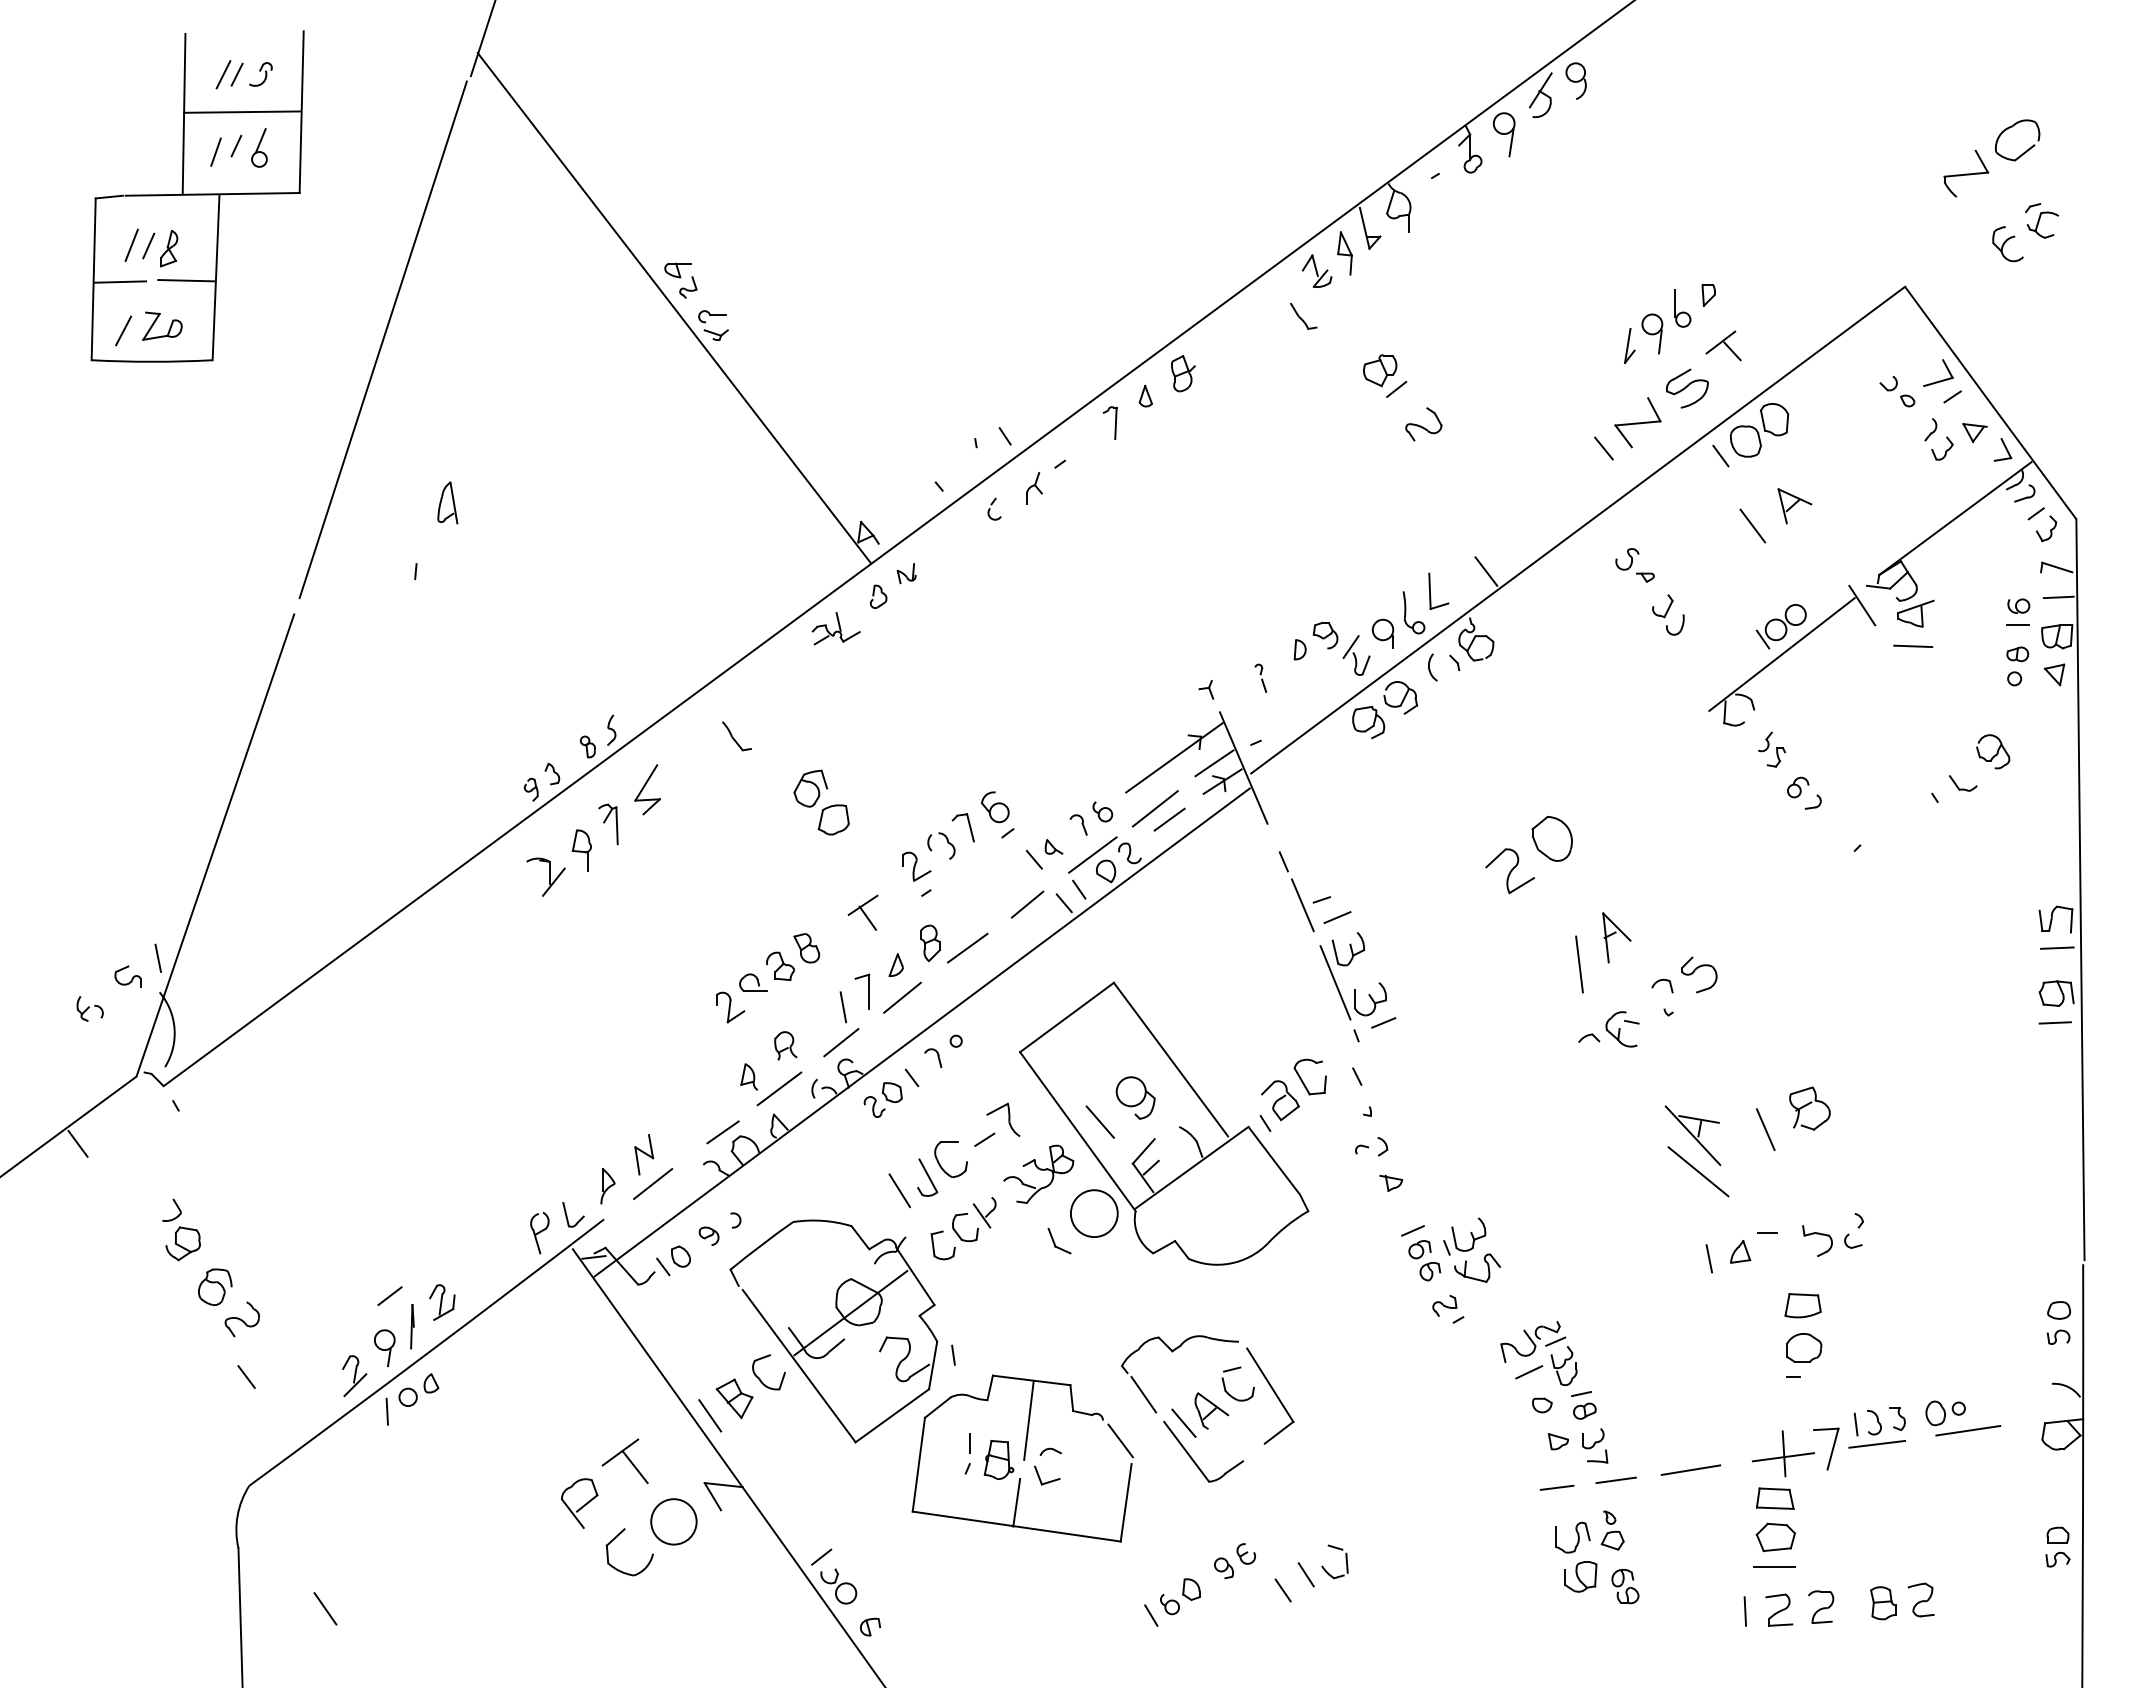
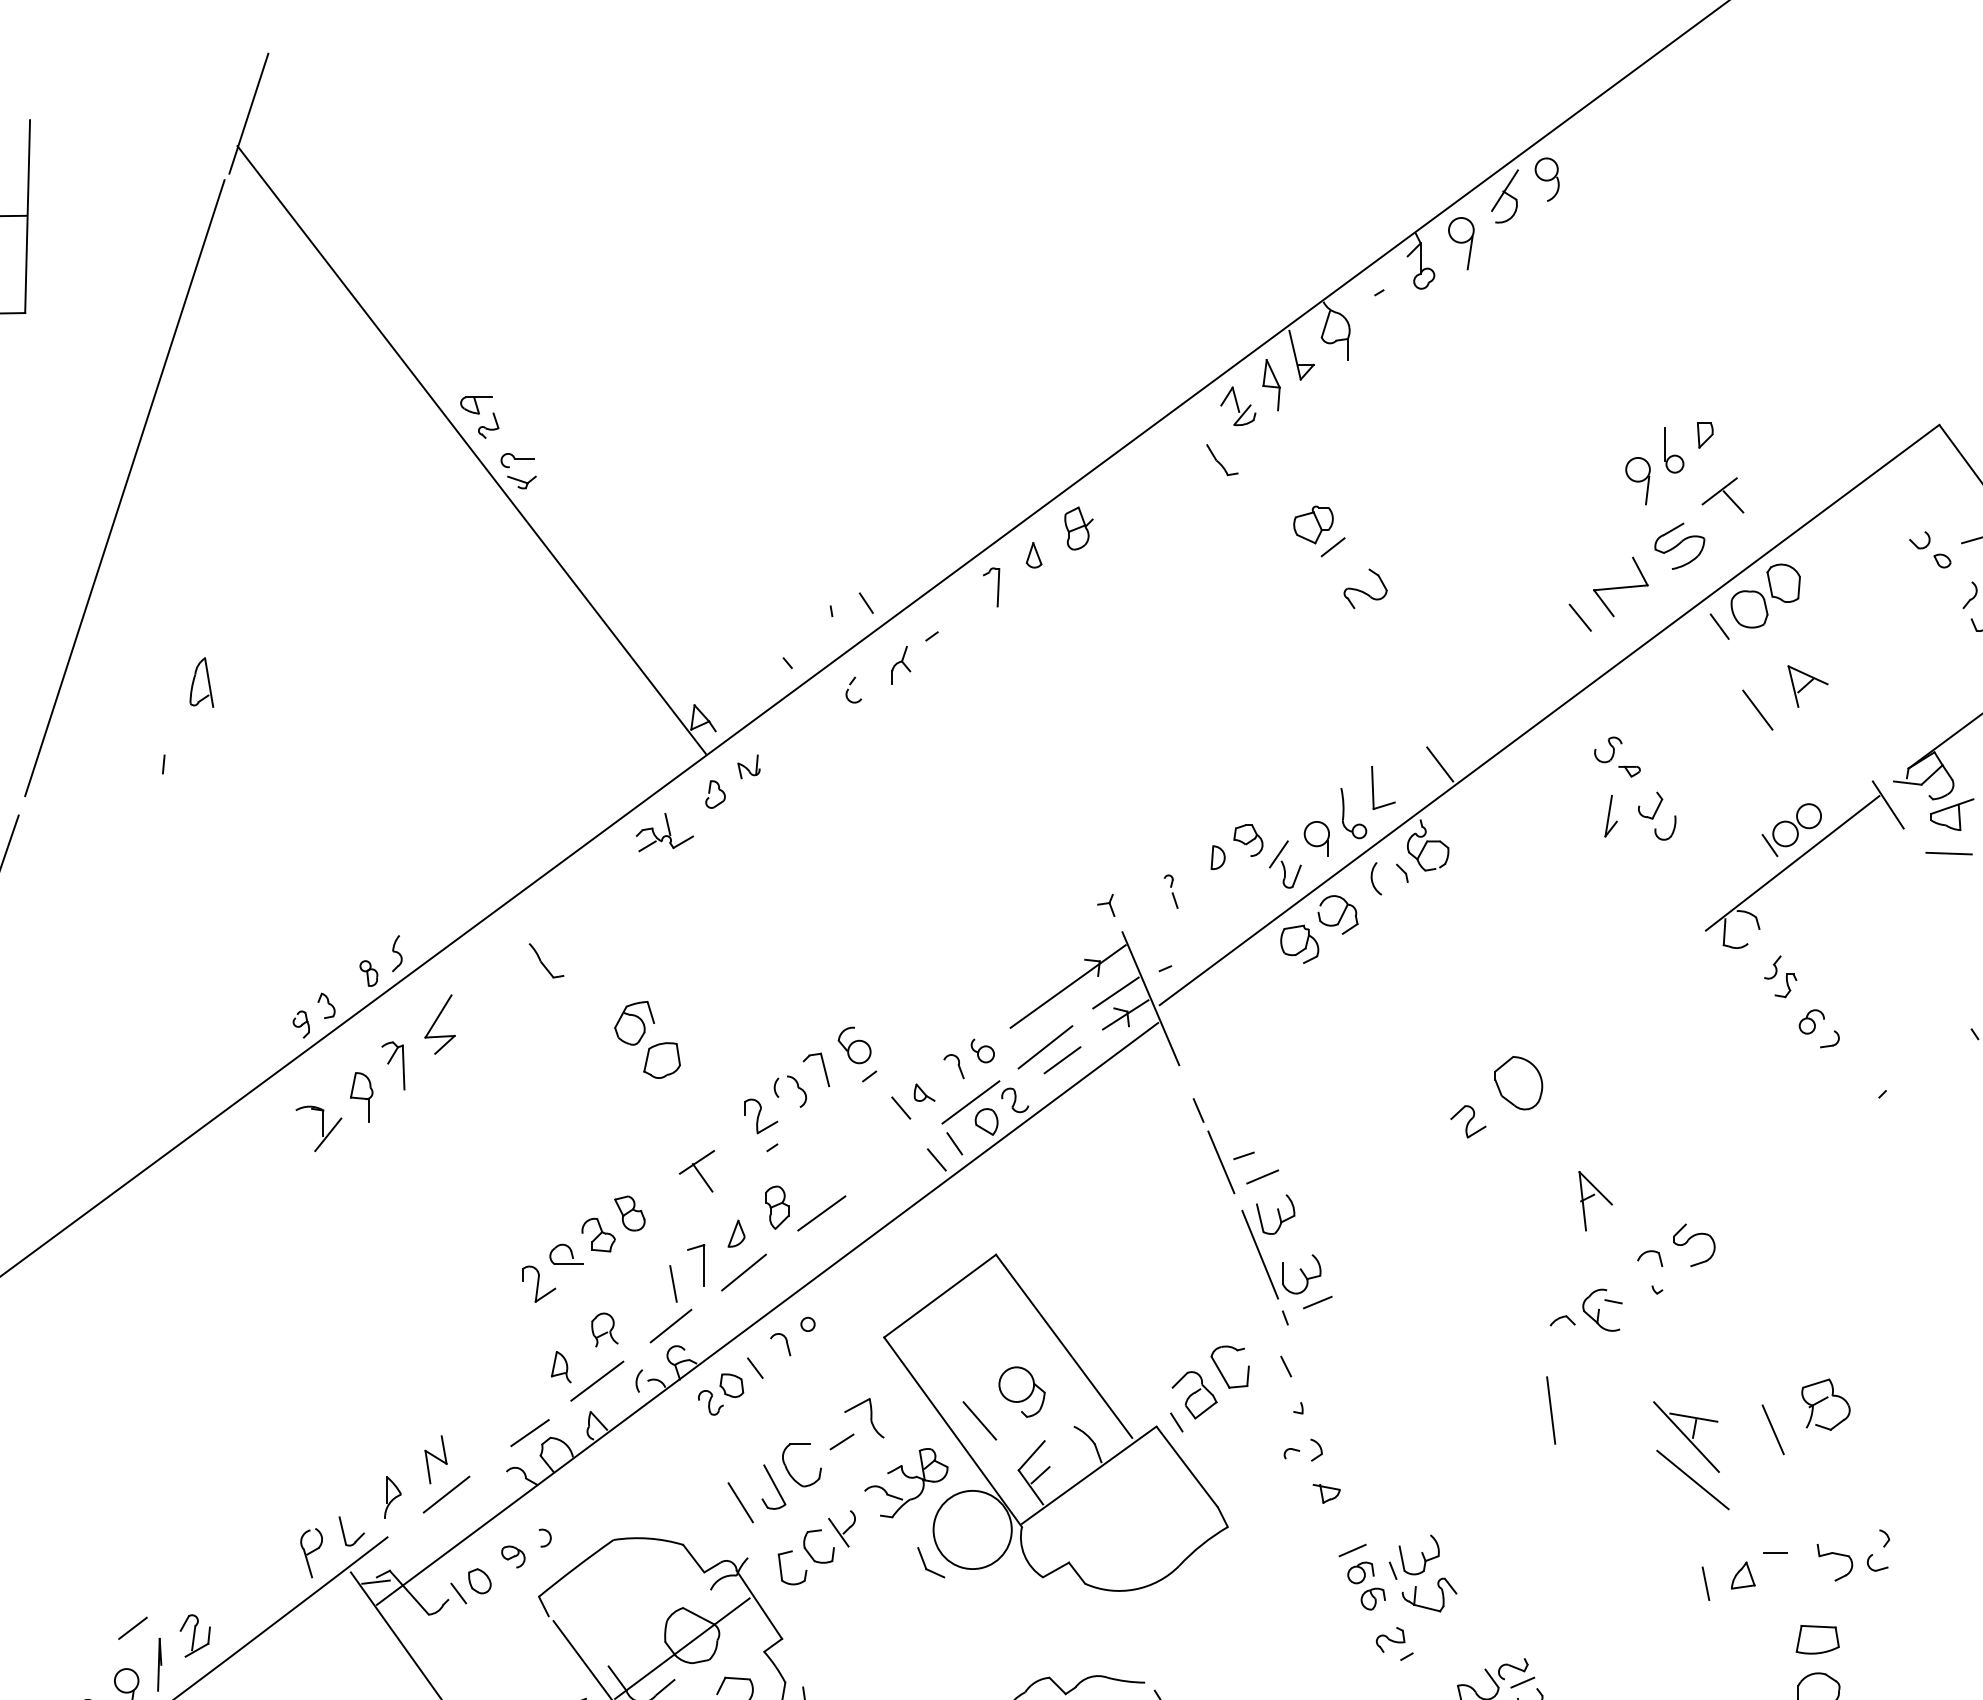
part: (1629, 345) -> (1610, 815), moved
part: (1509, 871) -> (1467, 1122), size x0.6
line: (1027, 904) -> (893, 1161), removed
line: (1579, 964) -> (1551, 1410), moved
circle: (1093, 1213) -> (971, 1529), size x1.4

